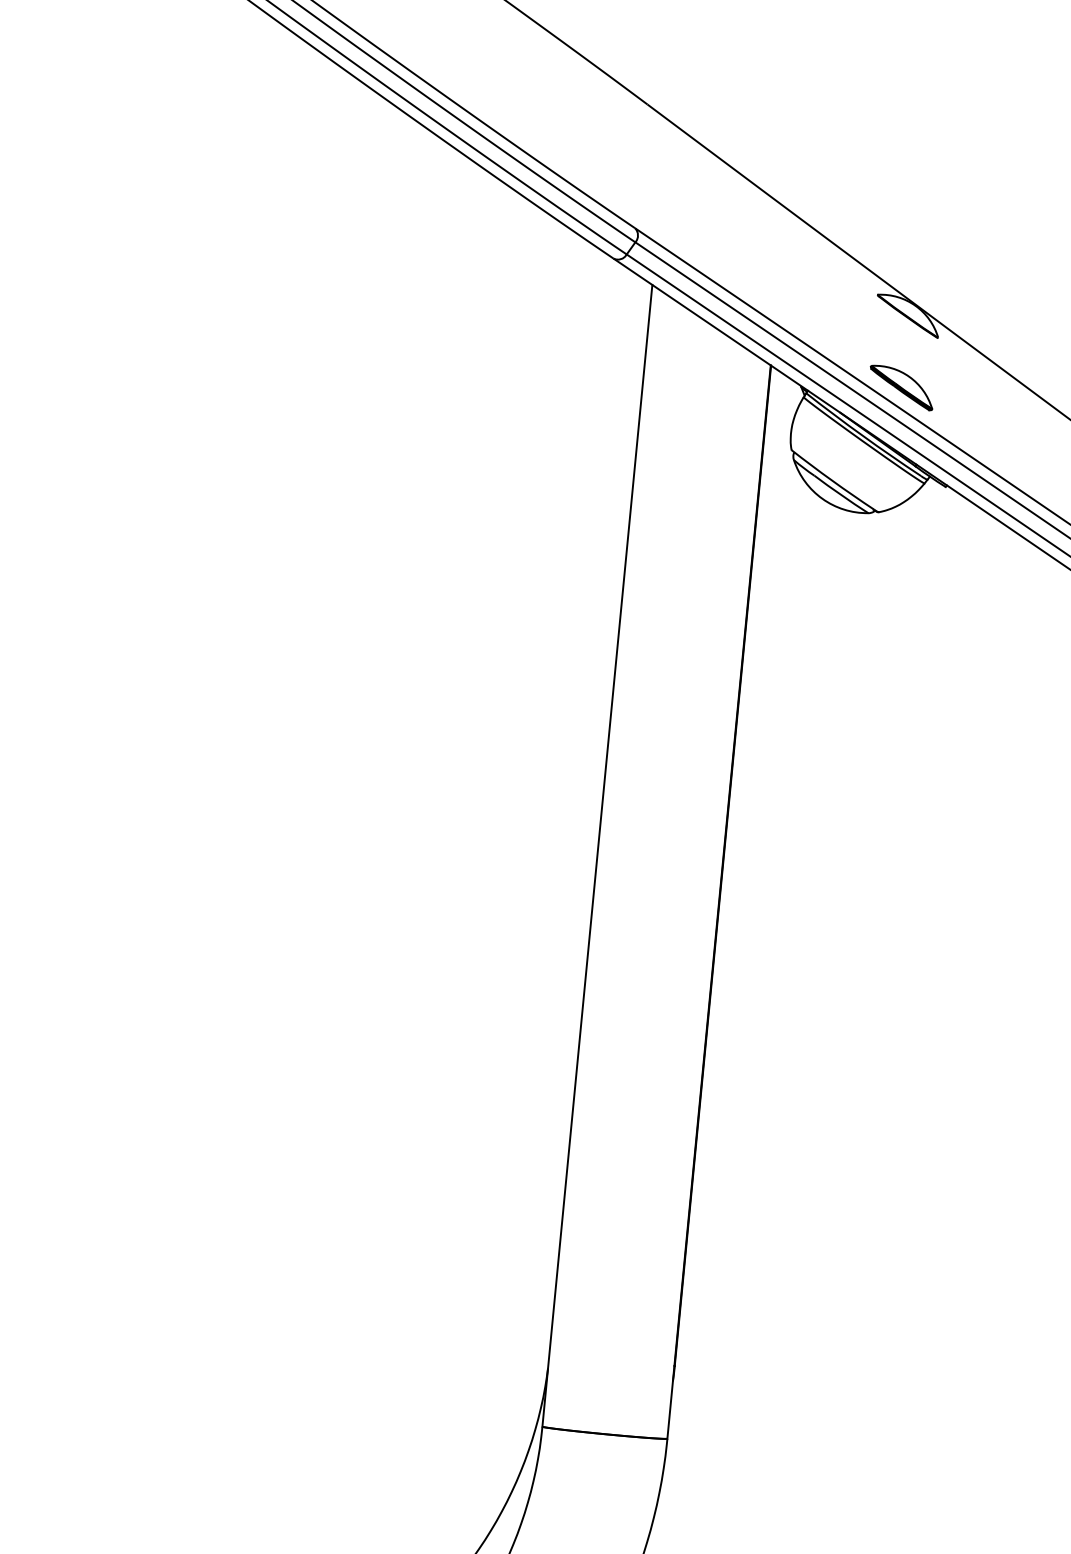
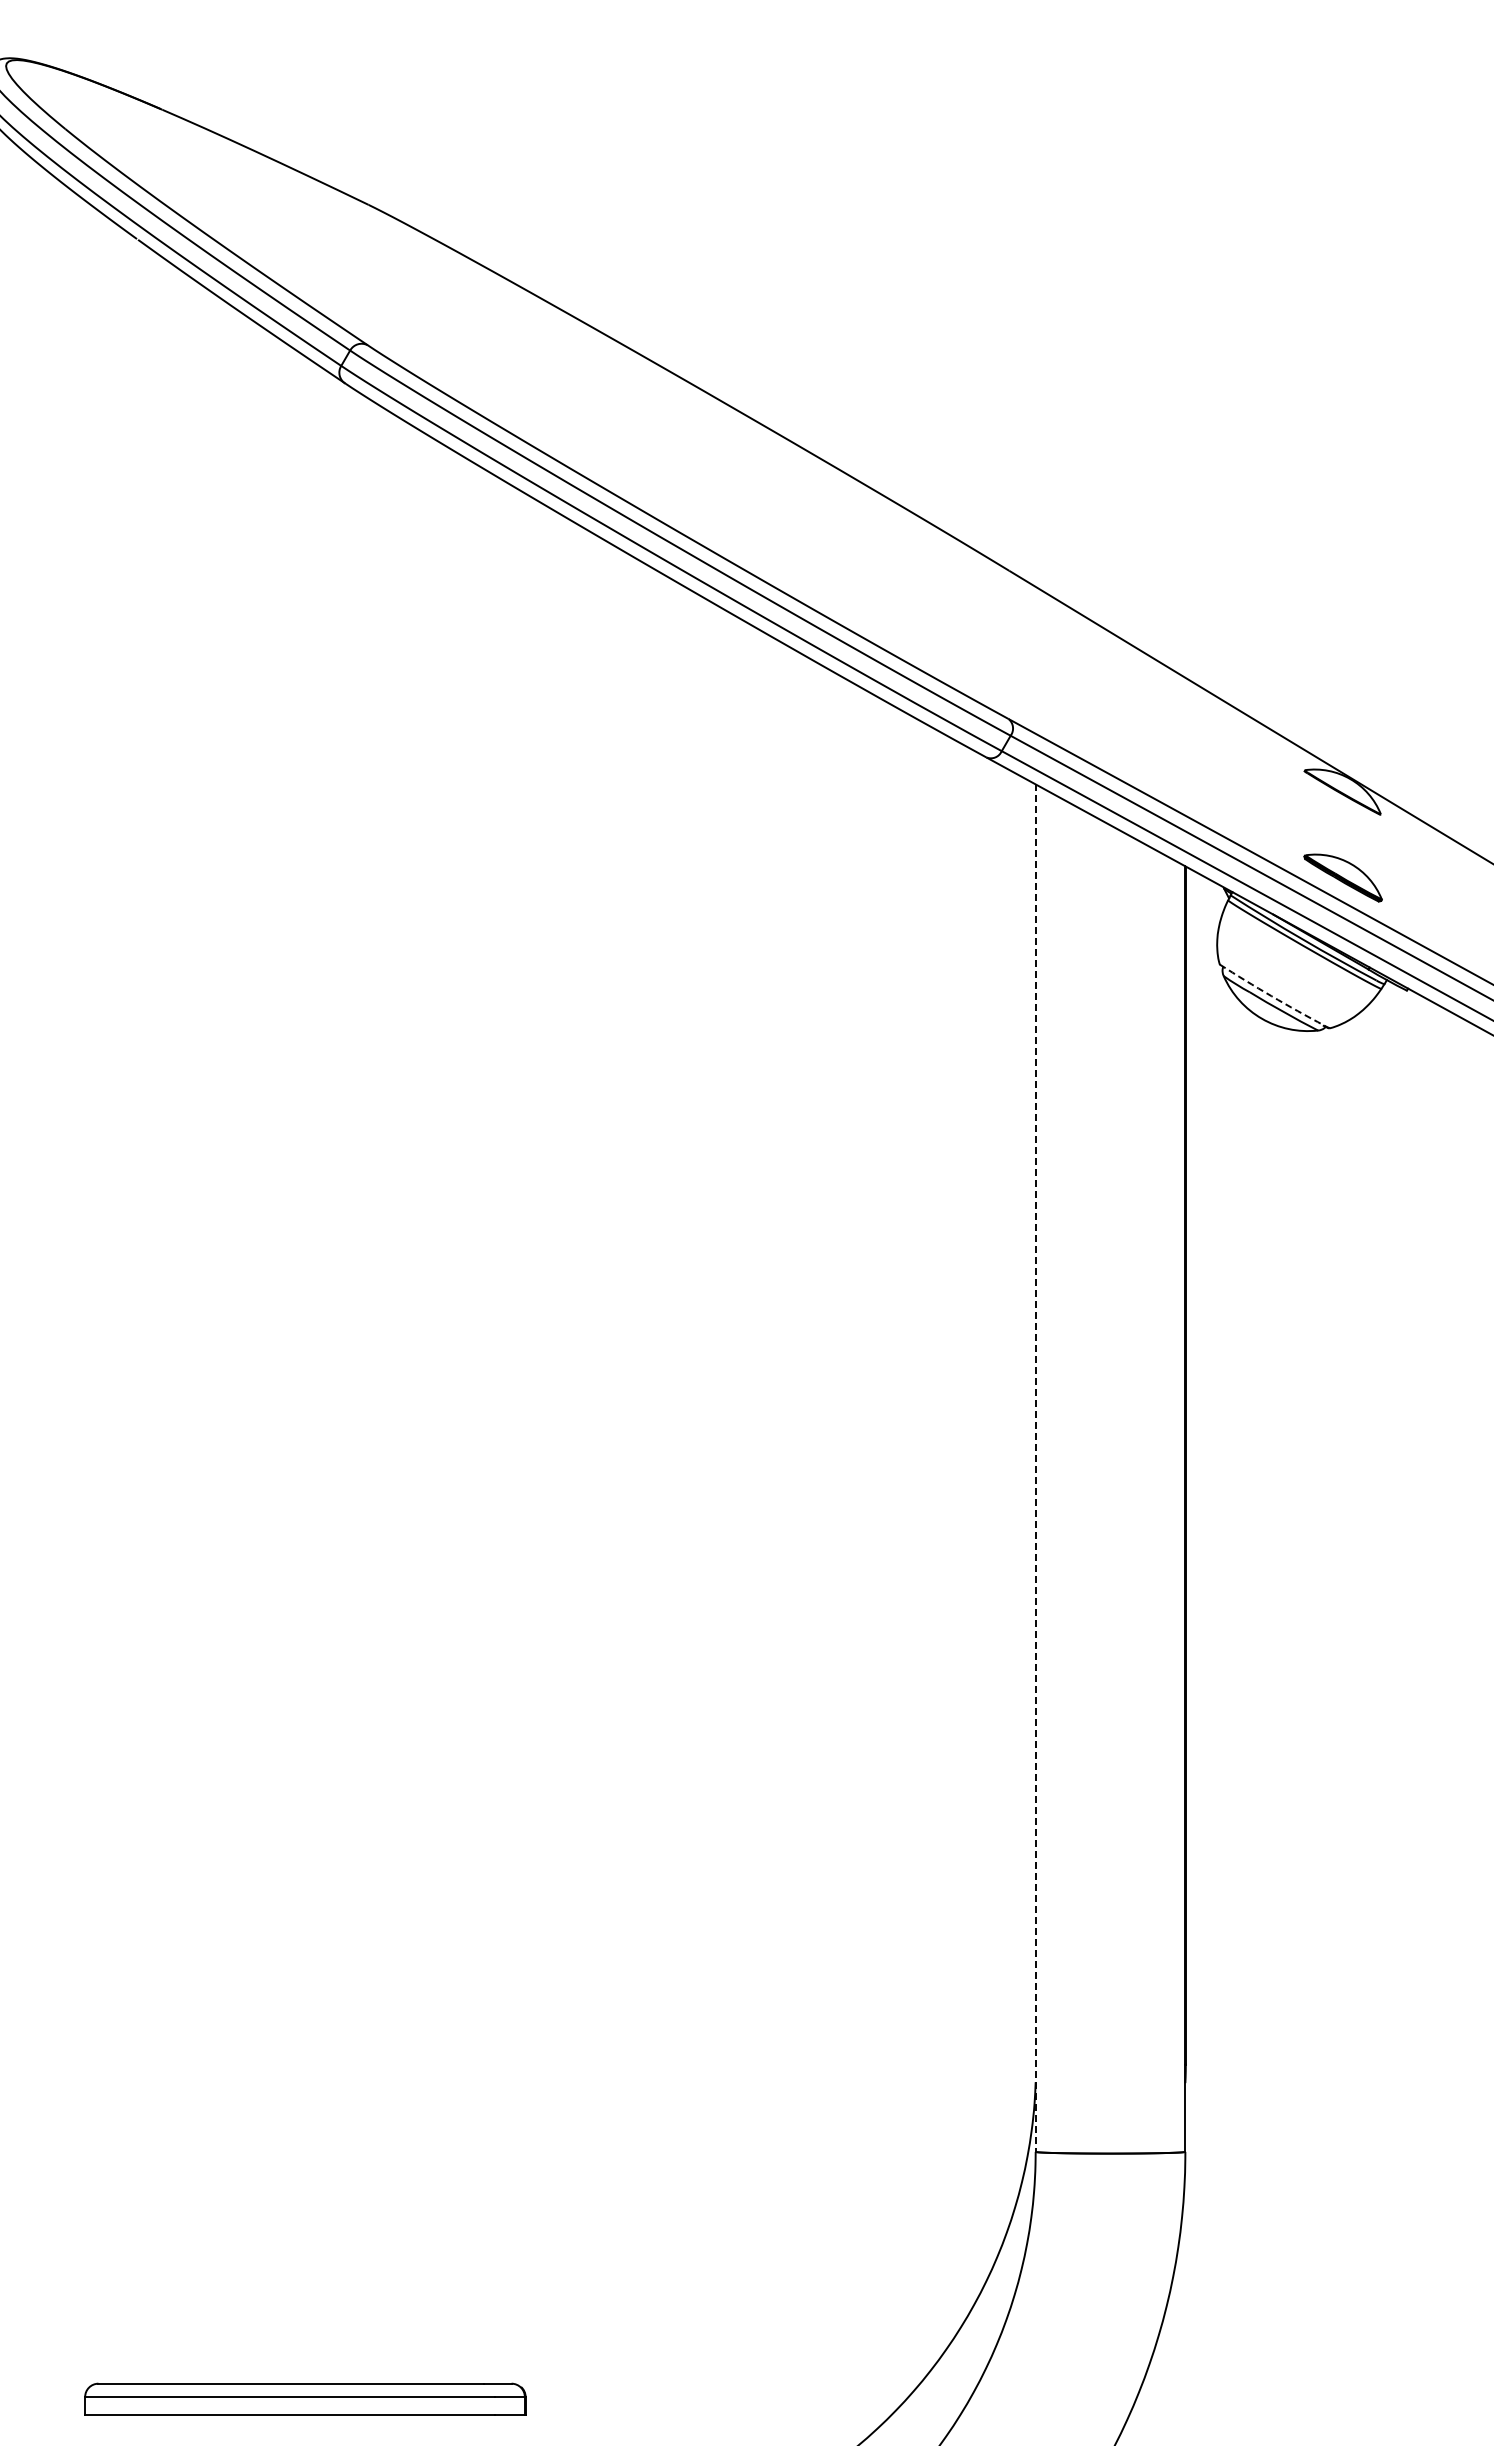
arc: (832, 481) -> (1271, 996), solid -> dashed
line: (597, 856) -> (1035, 1468), solid -> dashed

